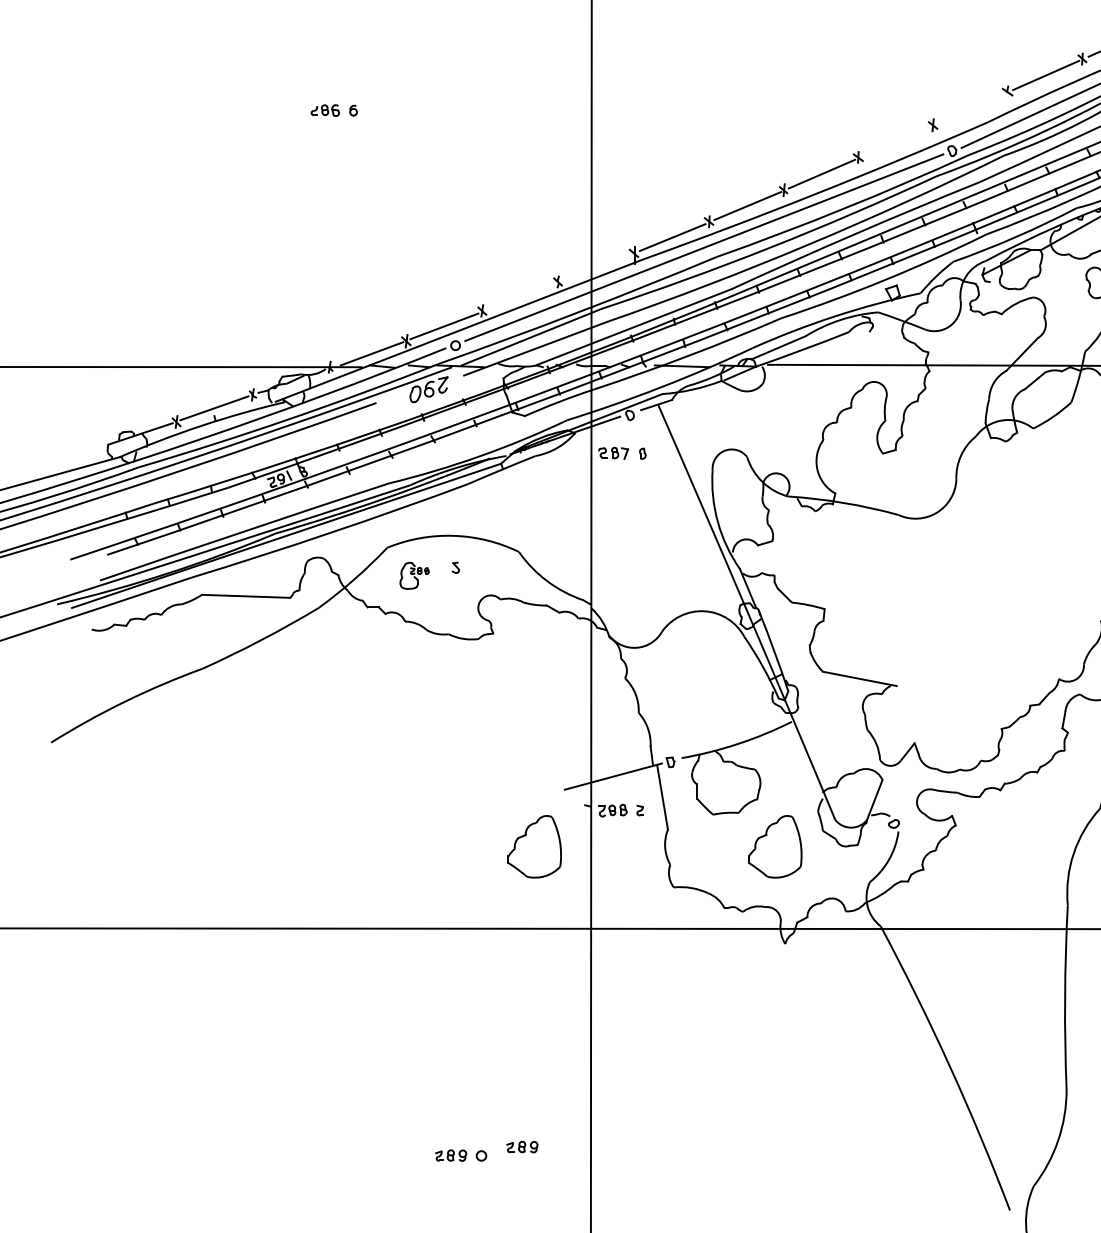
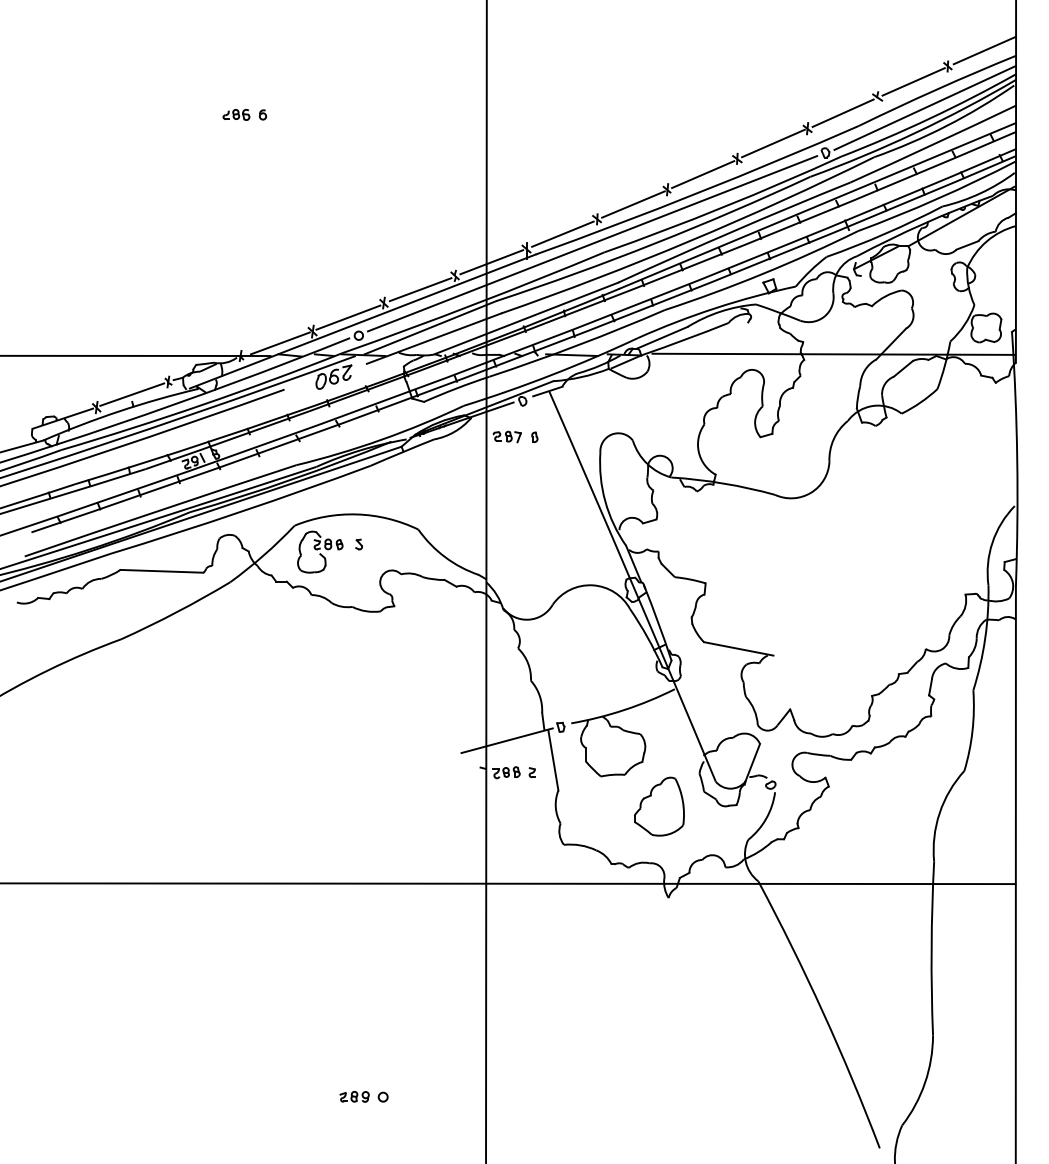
line: (970, 108) -> (842, 112), added
line: (896, 141) -> (773, 143), added
line: (596, 267) -> (491, 262), added
line: (521, 296) -> (420, 289), added
part: (414, 575) -> (320, 551), size x1.67
part: (535, 846) -> (433, 806), removed
part: (522, 1146) -> (421, 1088), removed

